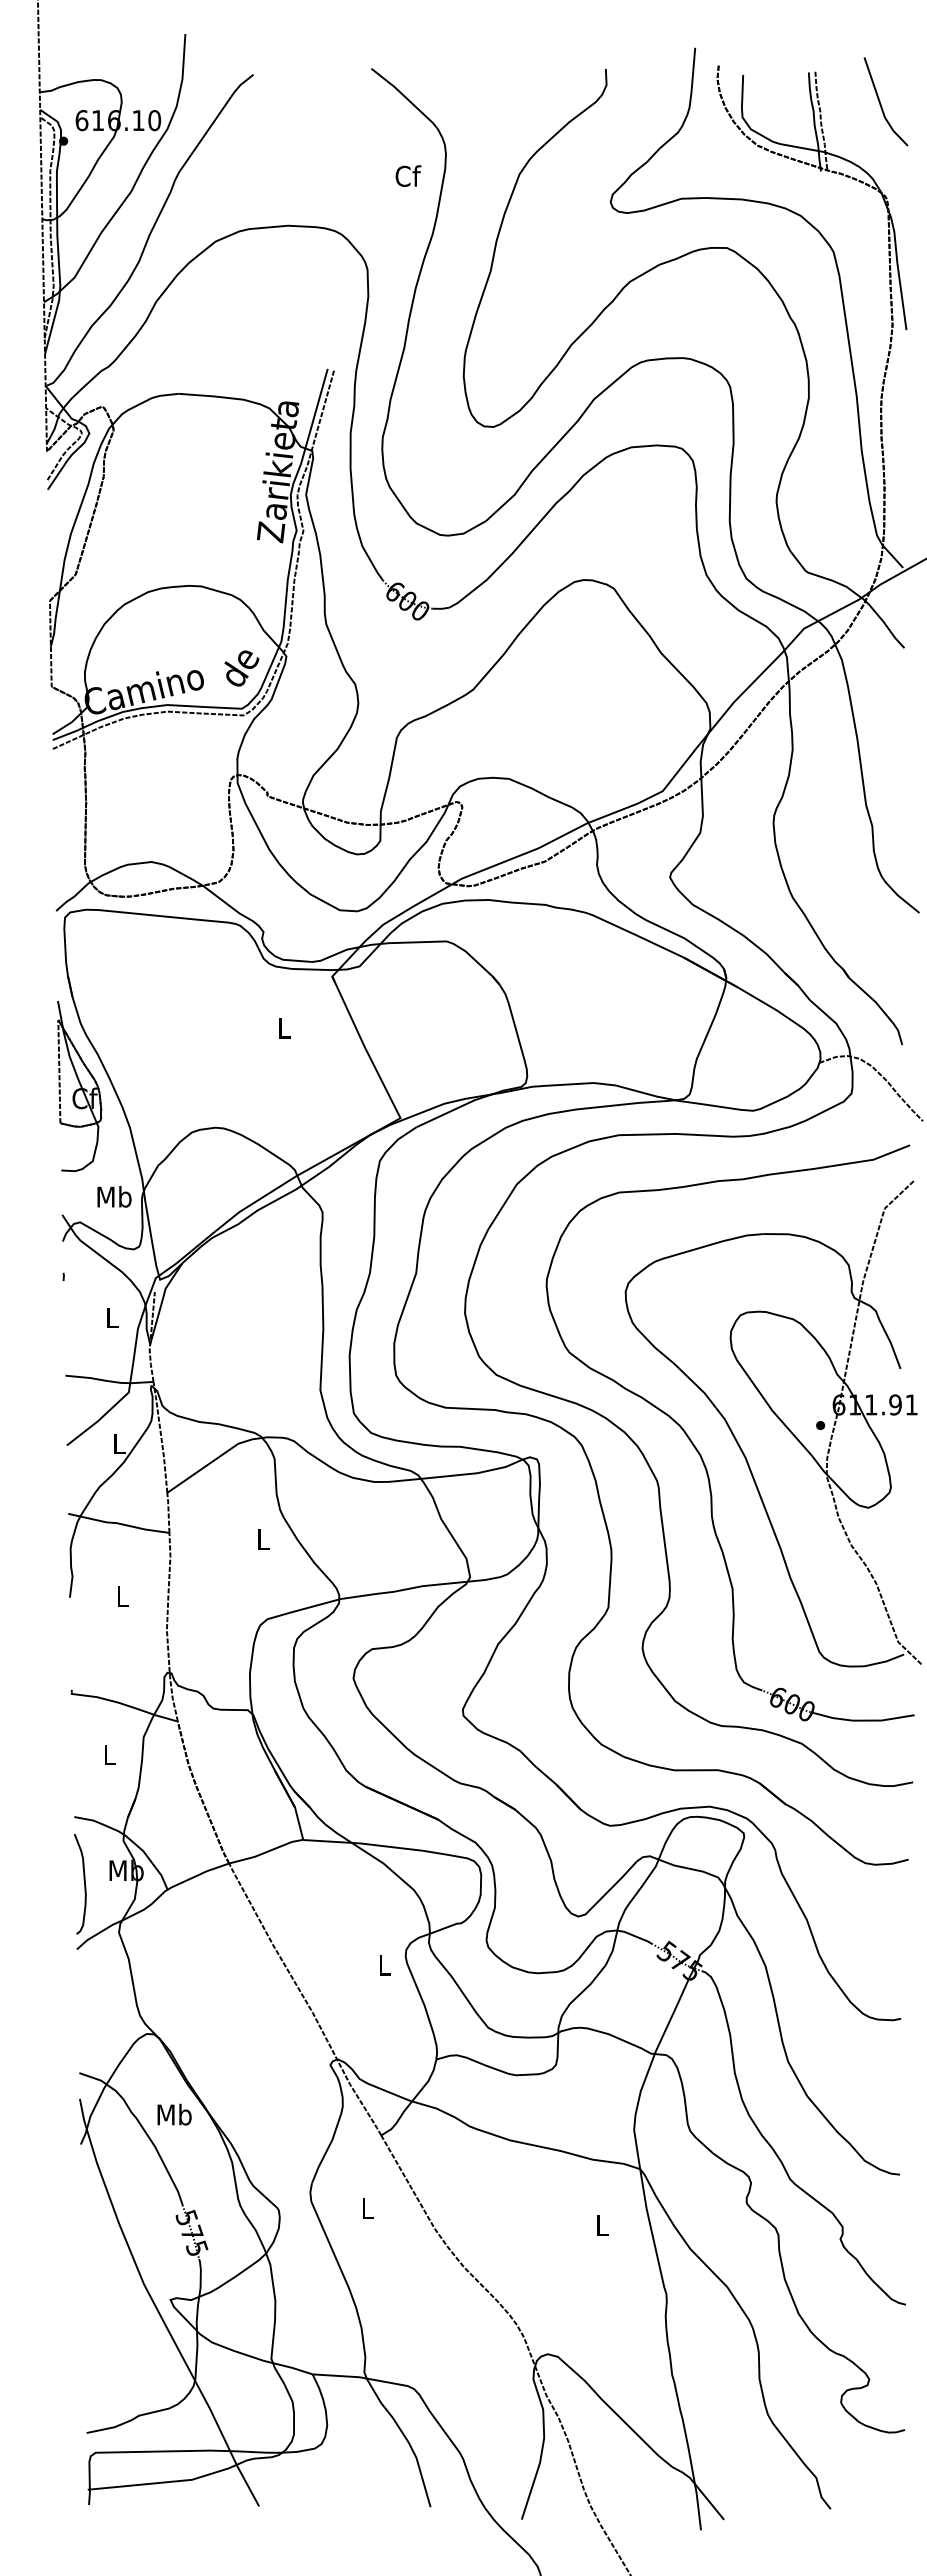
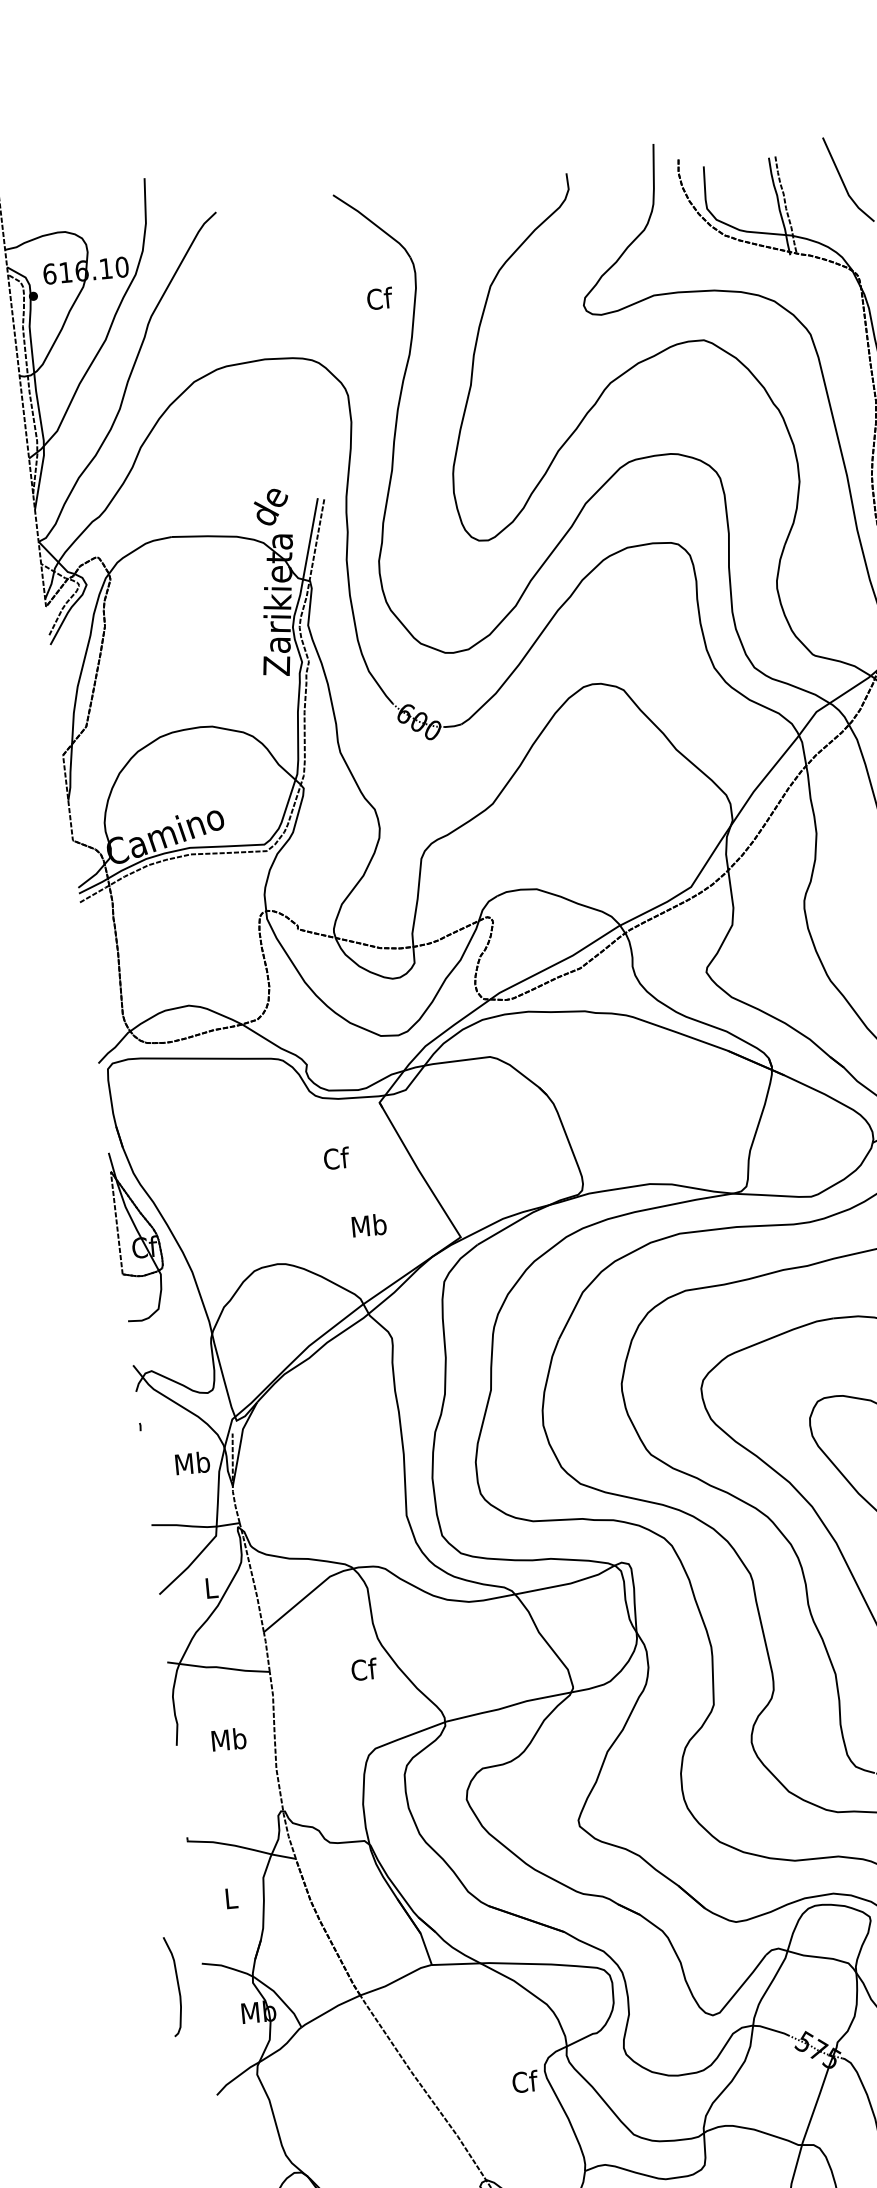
text: (241, 668) -> (271, 507), moved
text: (284, 1027) -> (336, 1157), L -> Cf
text: (114, 1196) -> (369, 1225), moved
text: (112, 1317) -> (192, 1462), L -> Mb
text: (263, 1539) -> (364, 1669), L -> Cf
text: (122, 1596) -> (229, 1739), L -> Mb
curve: (84, 1884) -> (178, 1986), moved
text: (385, 1964) -> (525, 2081), L -> Cf

